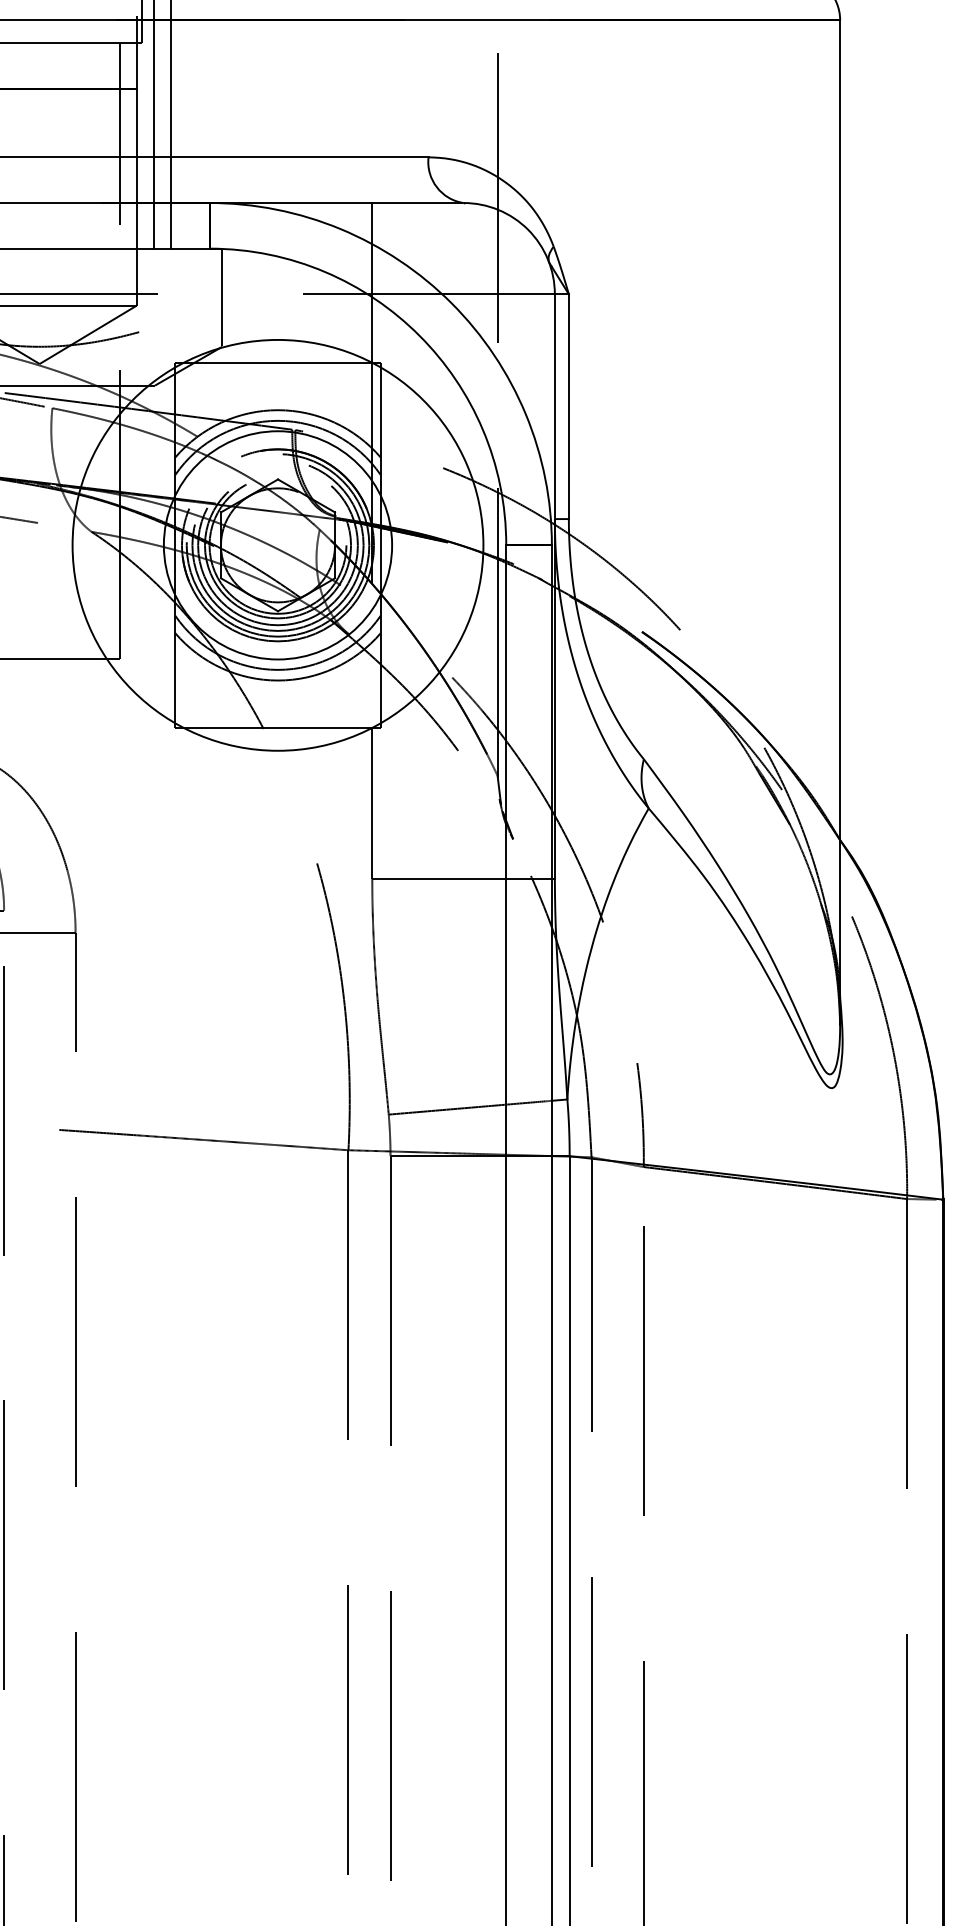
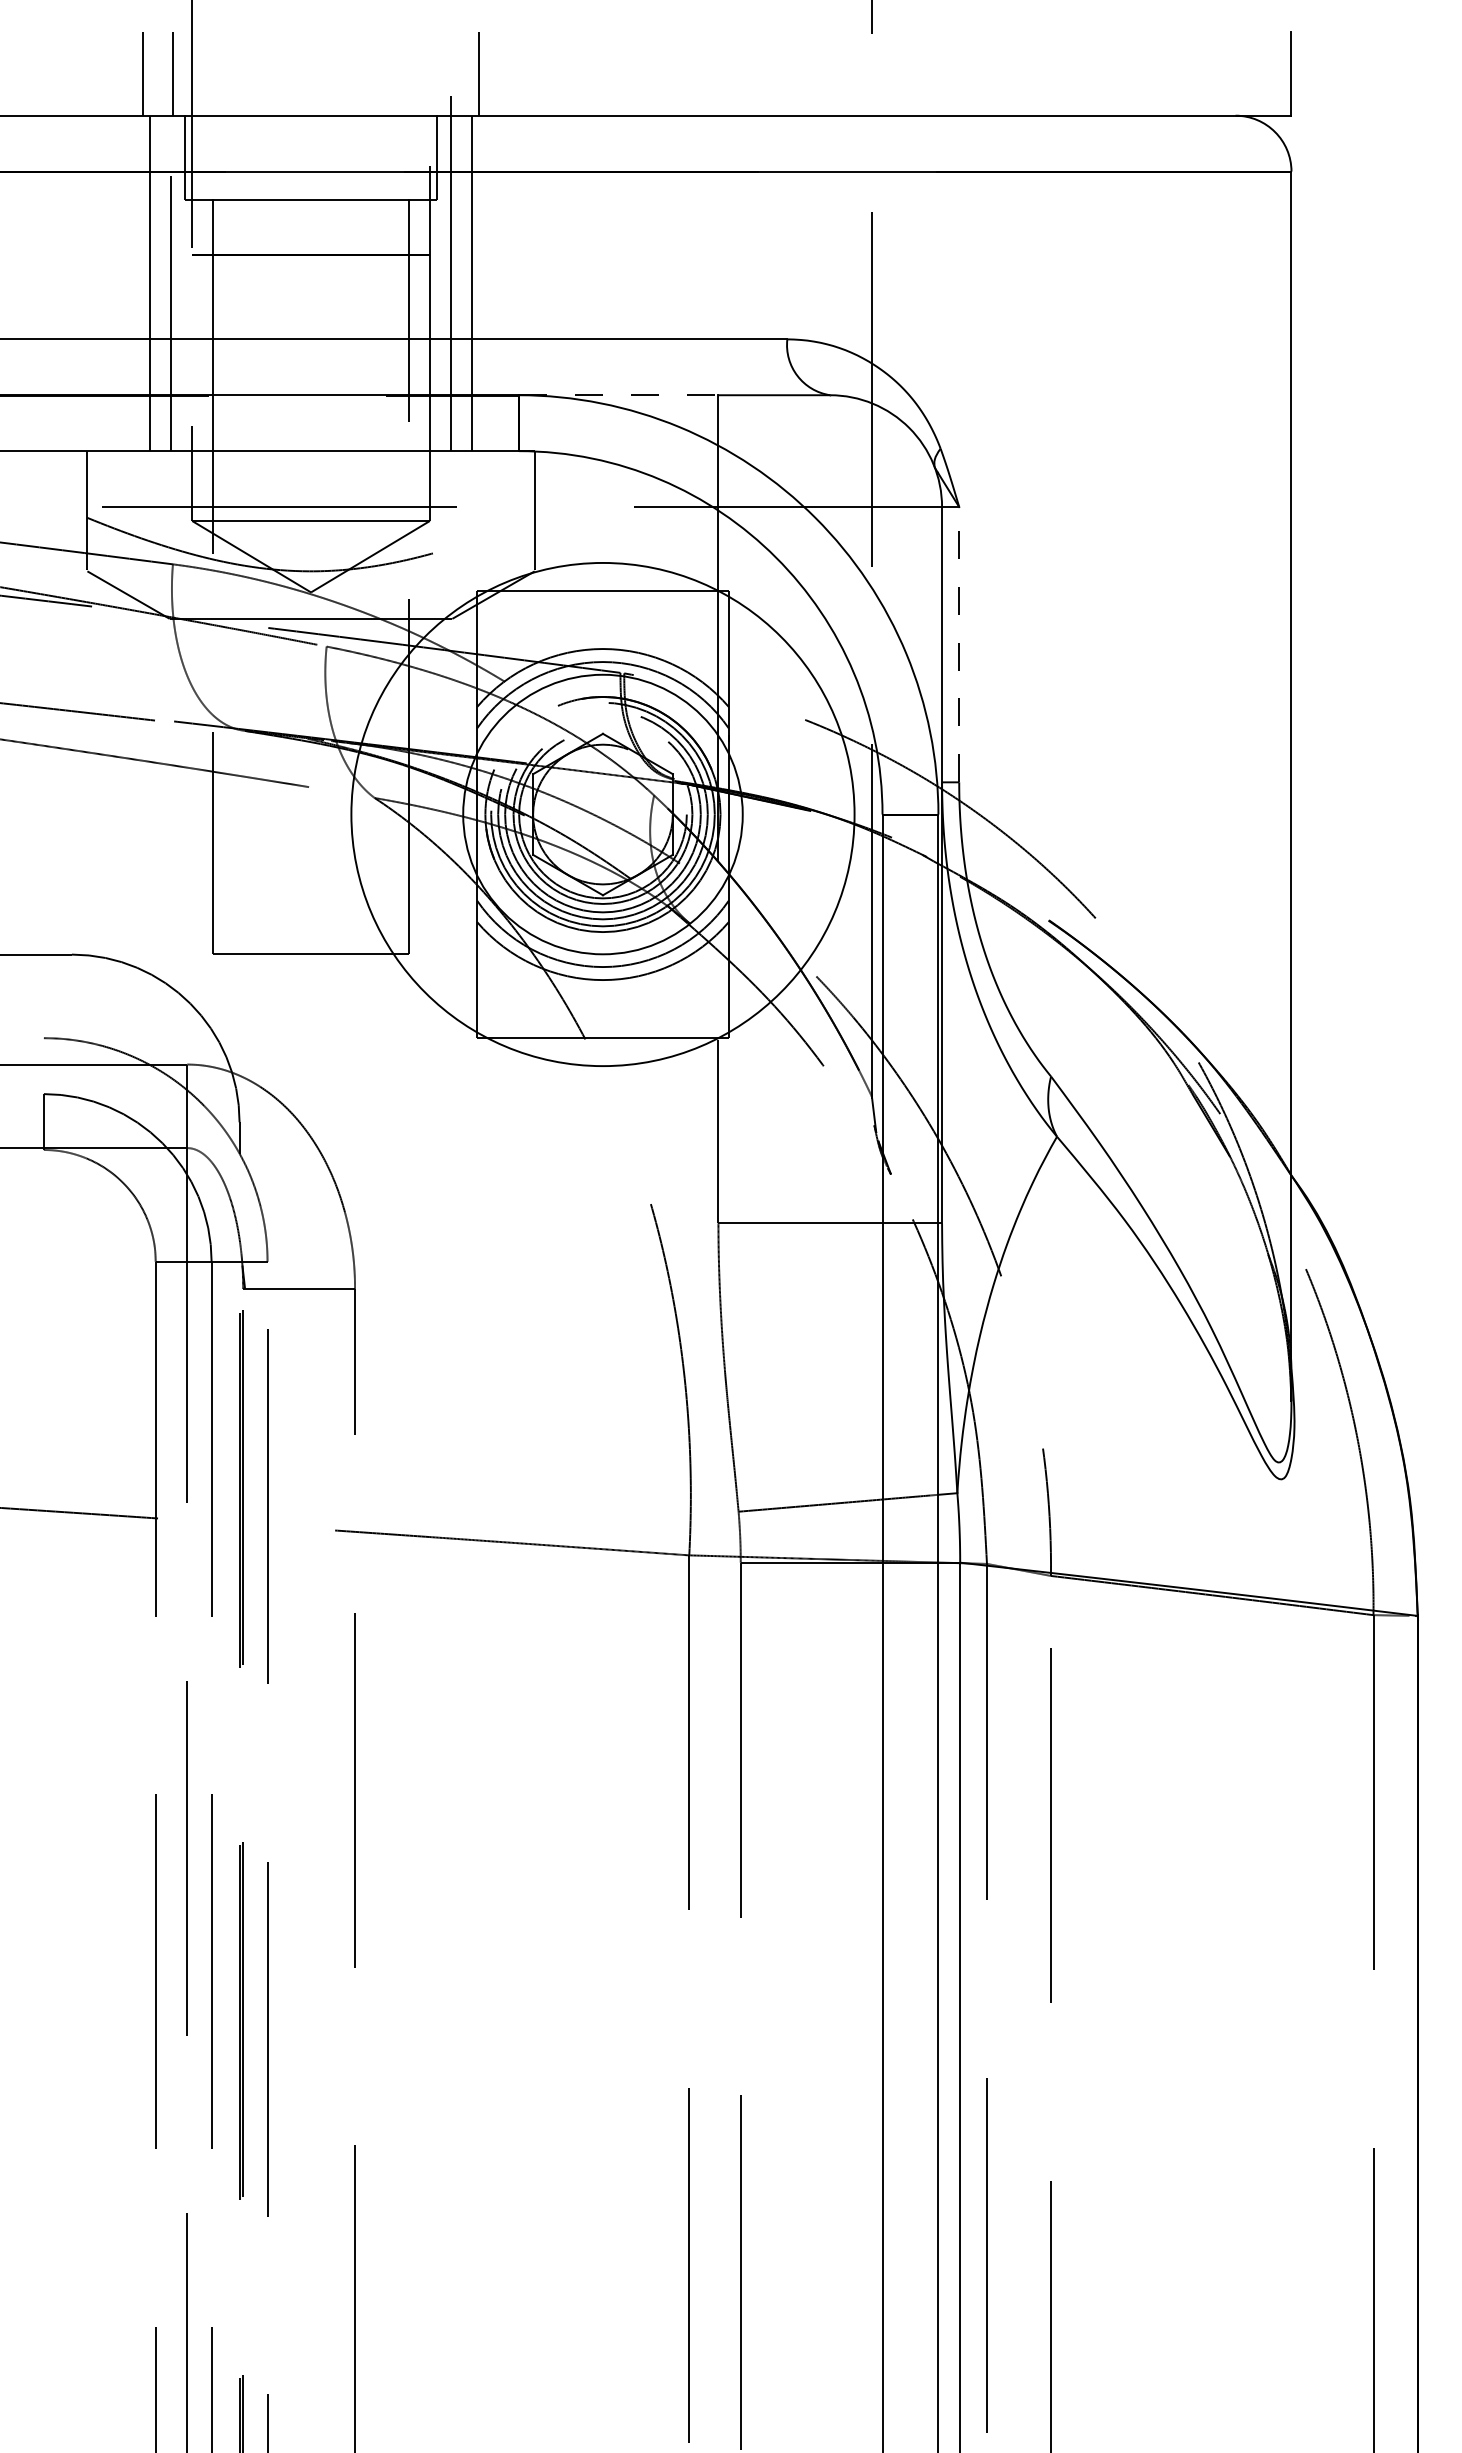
line: (290, 203) -> (618, 395), solid -> dashed
line: (569, 406) -> (959, 644), solid -> dashed

